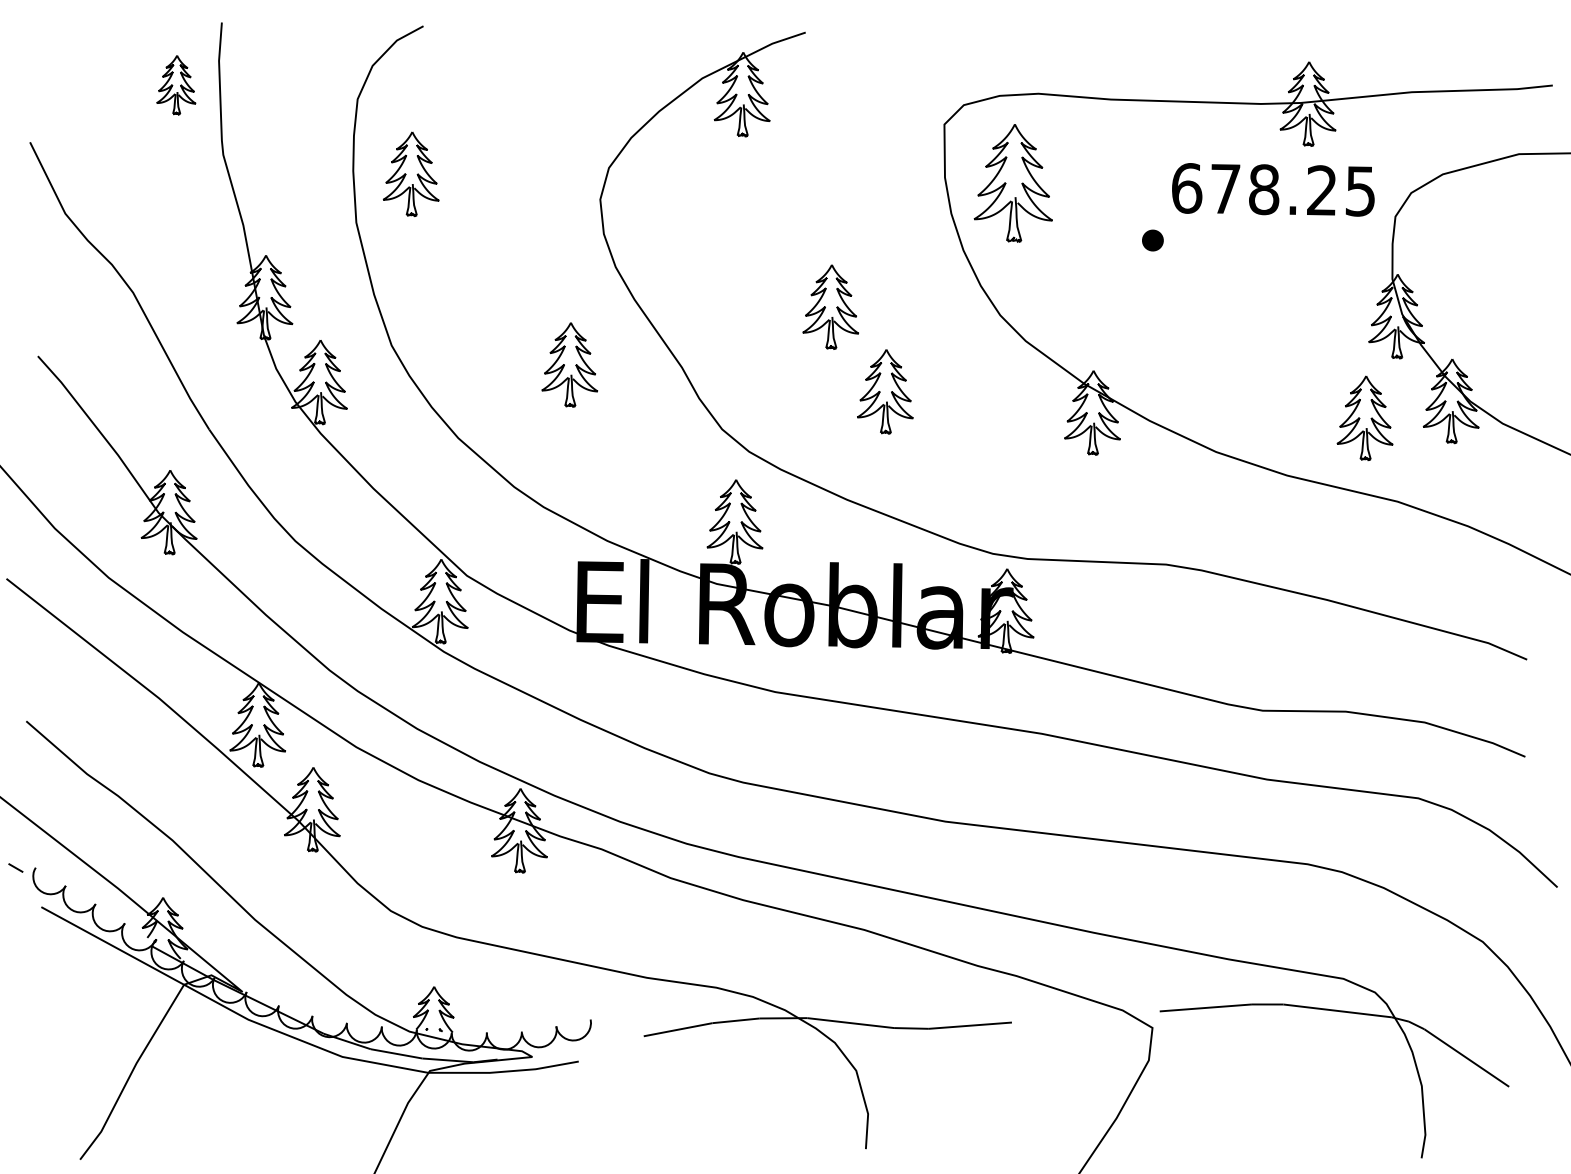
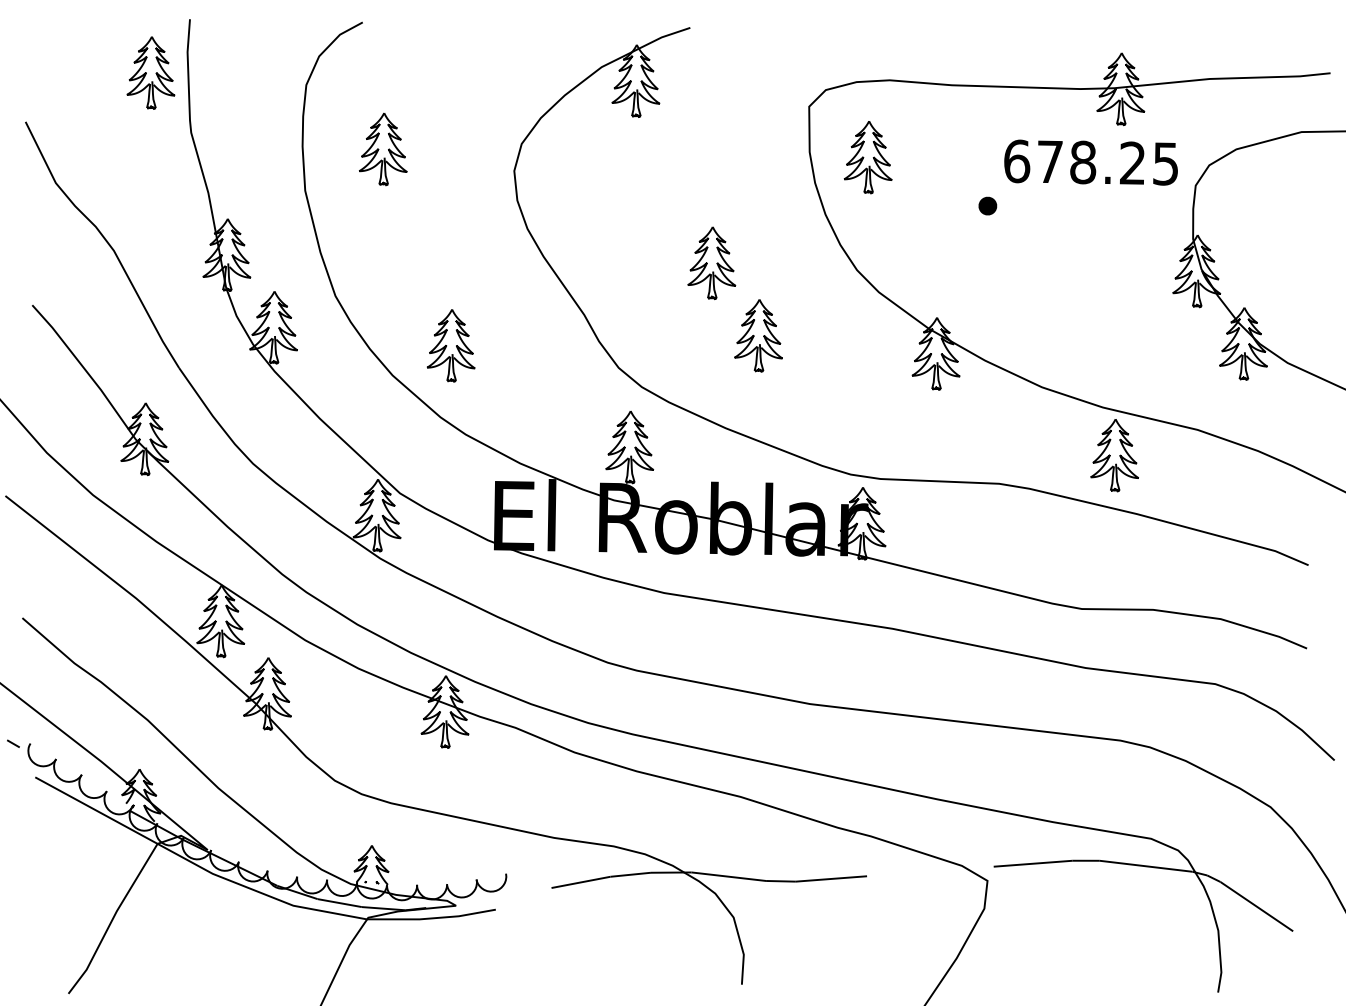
part: (175, 84) -> (150, 72), size x1.43
part: (411, 174) -> (383, 149), moved
part: (1012, 183) -> (867, 157), size x0.71
part: (569, 364) -> (450, 345), moved
part: (1364, 418) -> (1114, 455), moved

